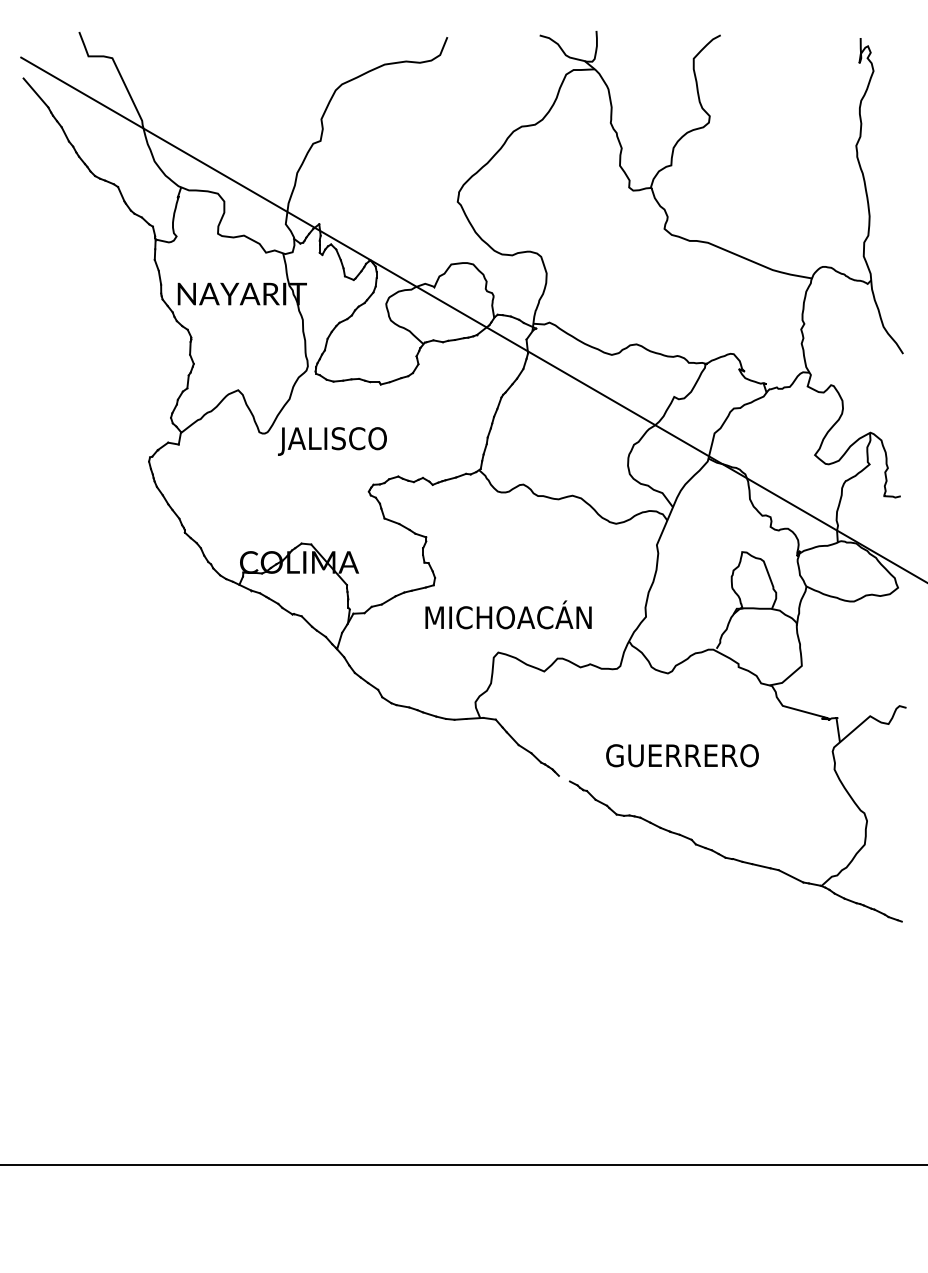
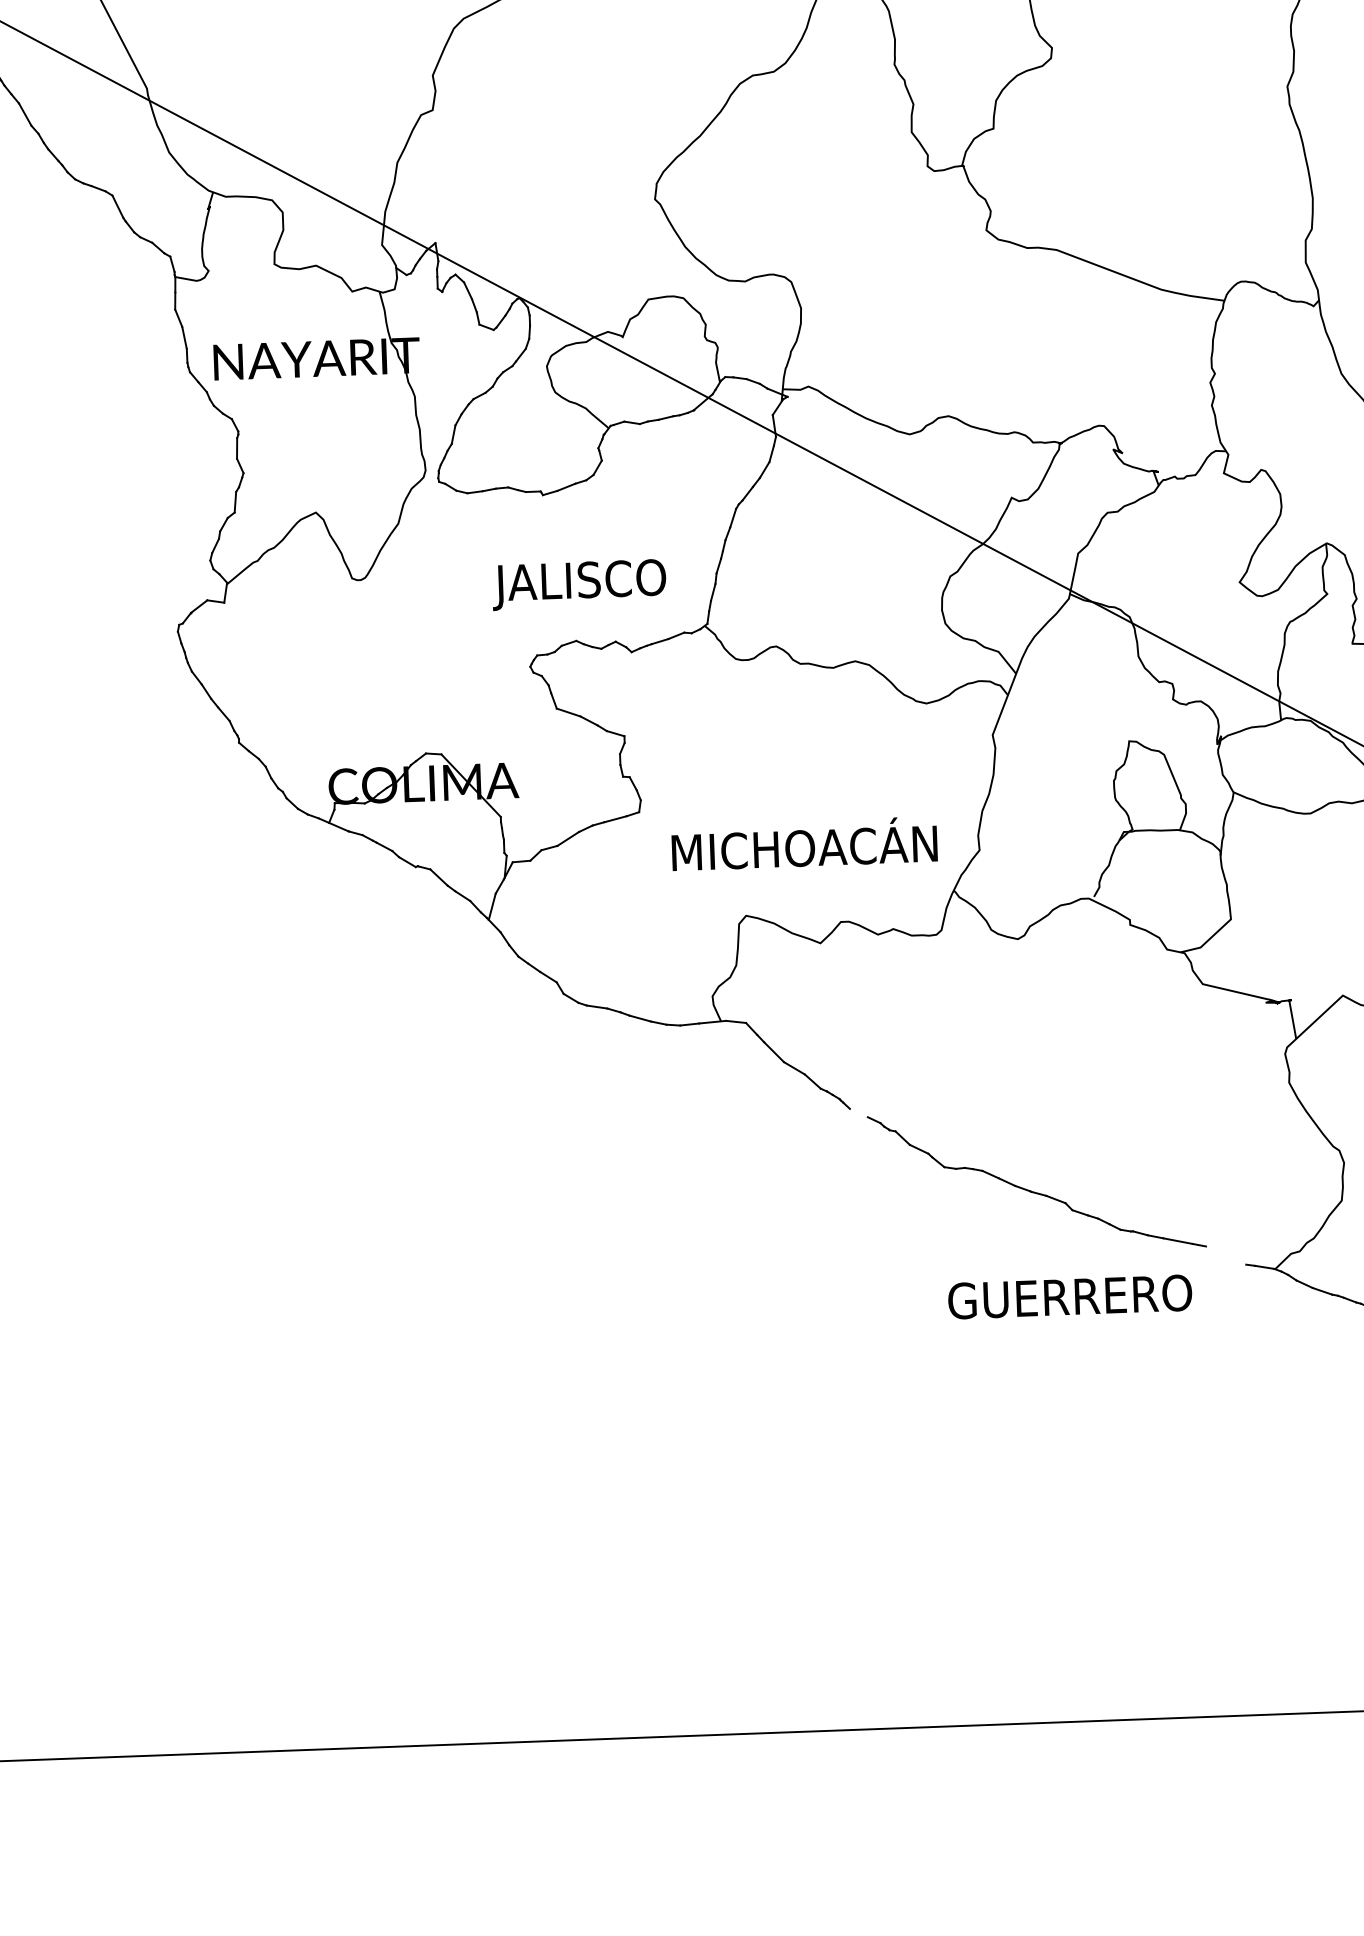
text: (332, 441) -> (579, 584), moved
text: (508, 614) -> (804, 843), moved
text: (682, 755) -> (1070, 1296), moved
line: (790, 876) -> (1225, 1255), removed

